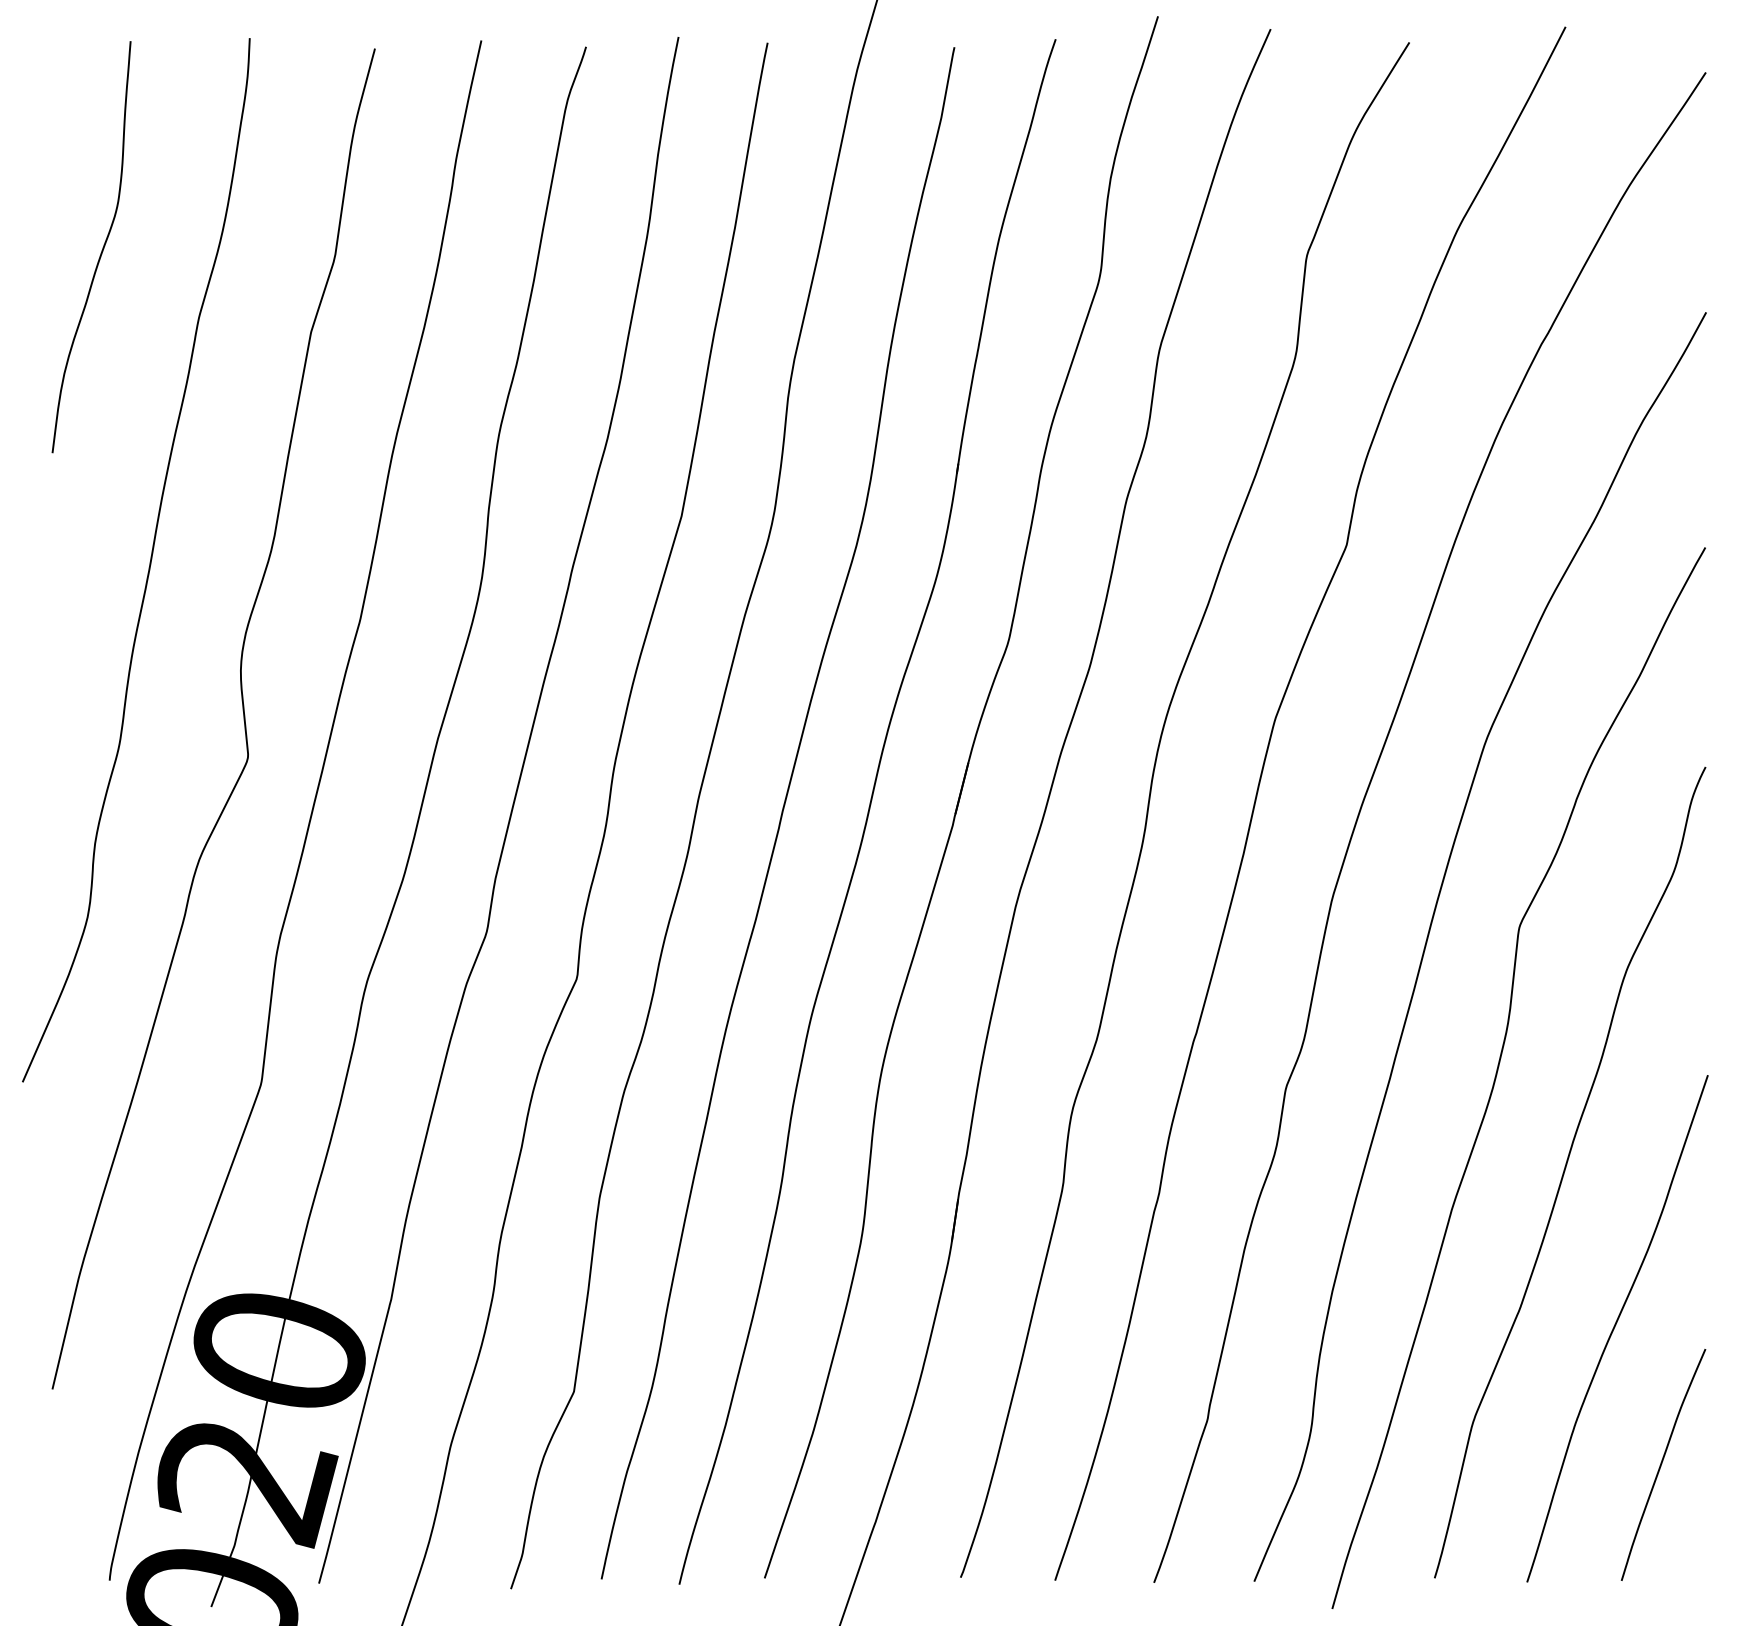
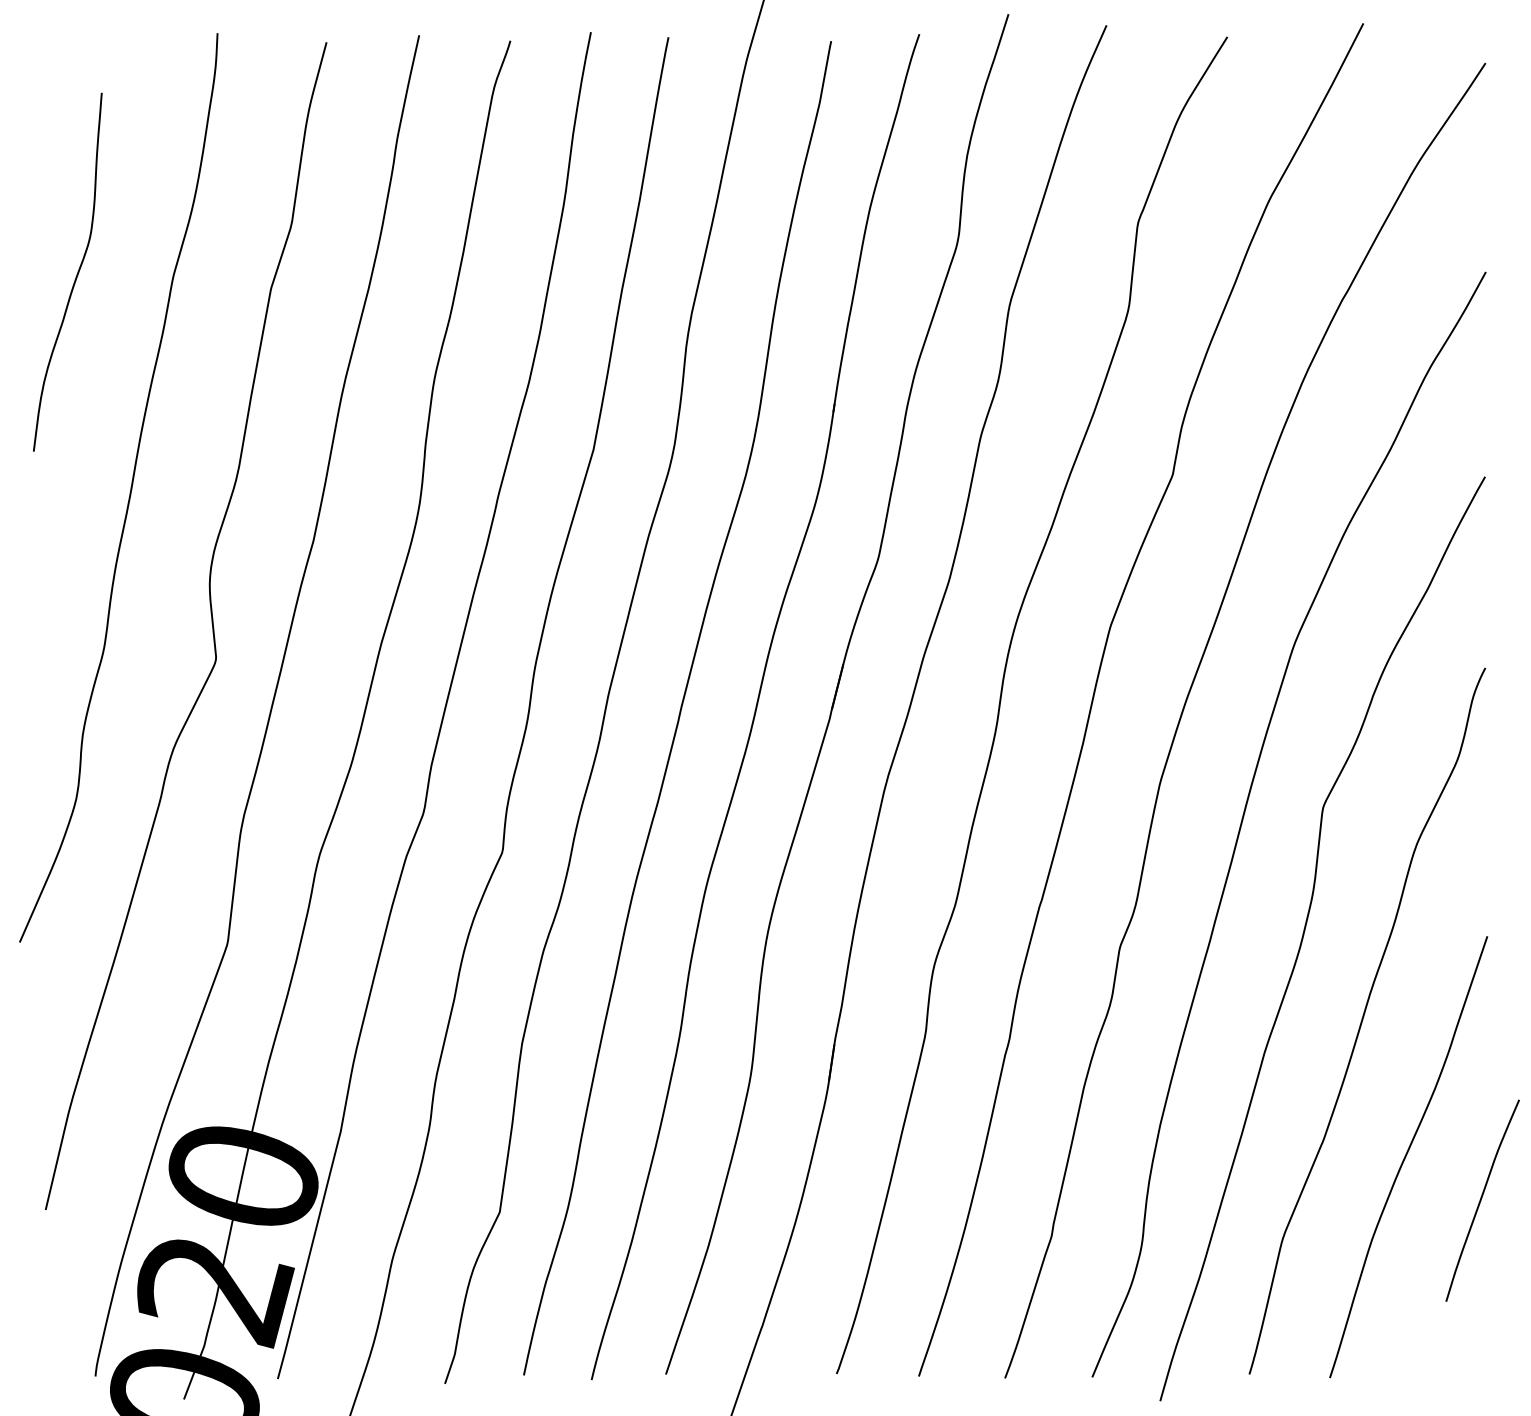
curve: (101, 249) -> (76, 274), moved
curve: (1662, 1464) -> (1481, 1200), moved

